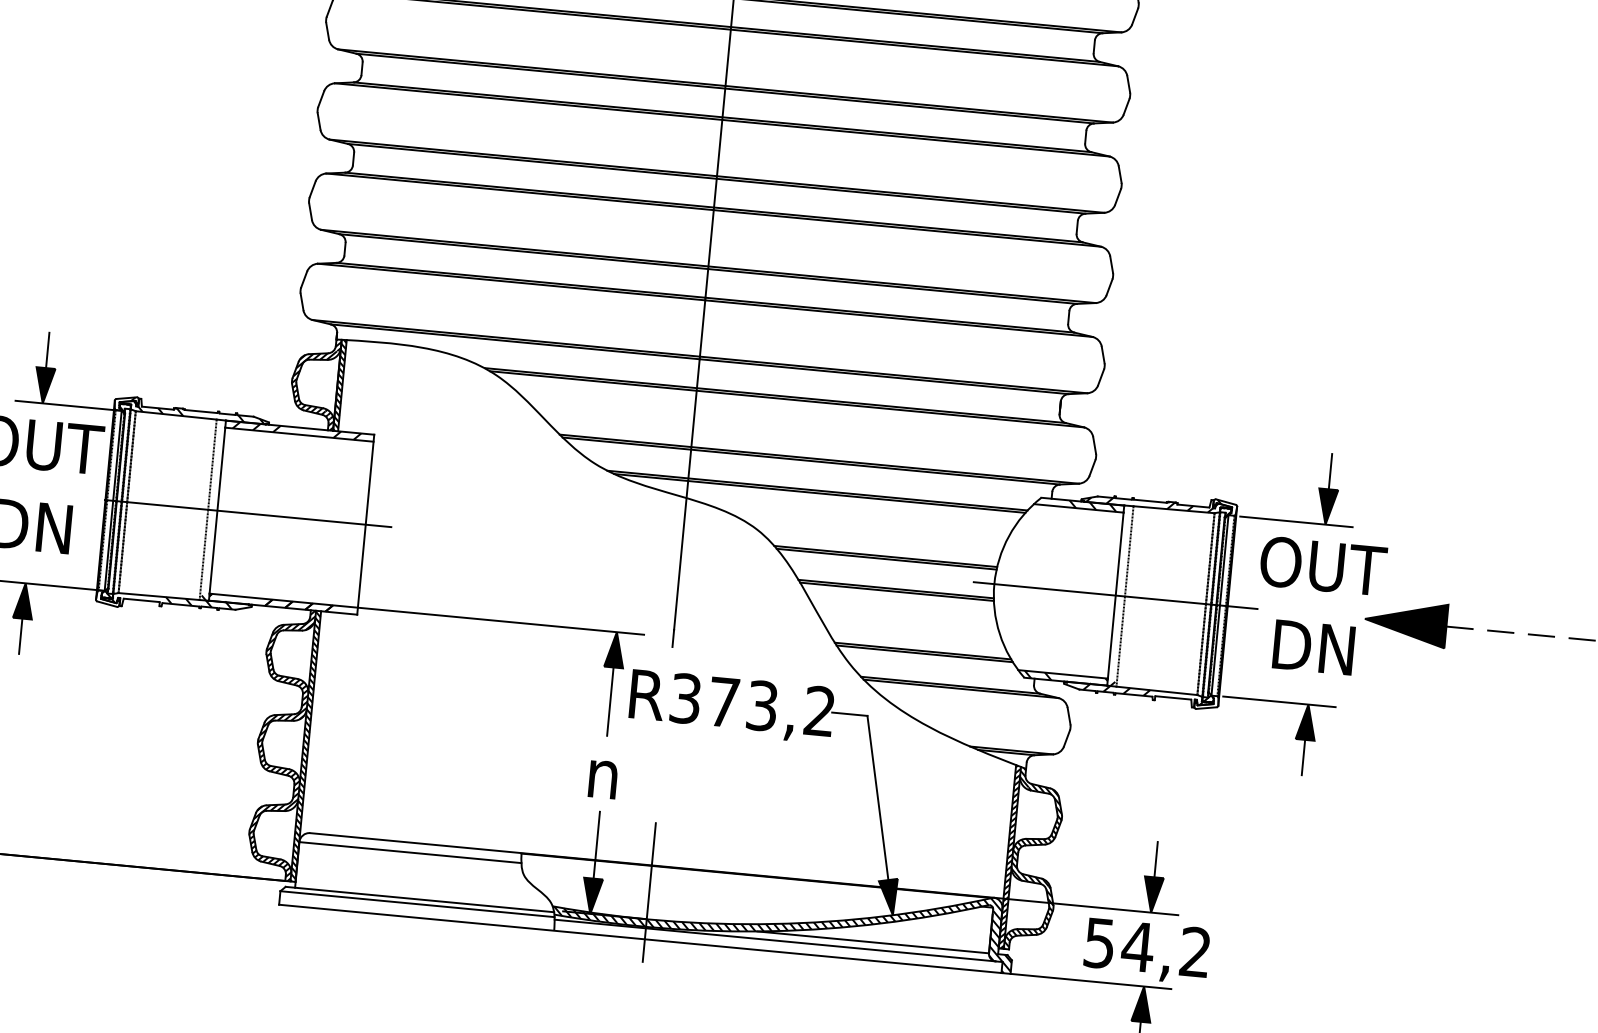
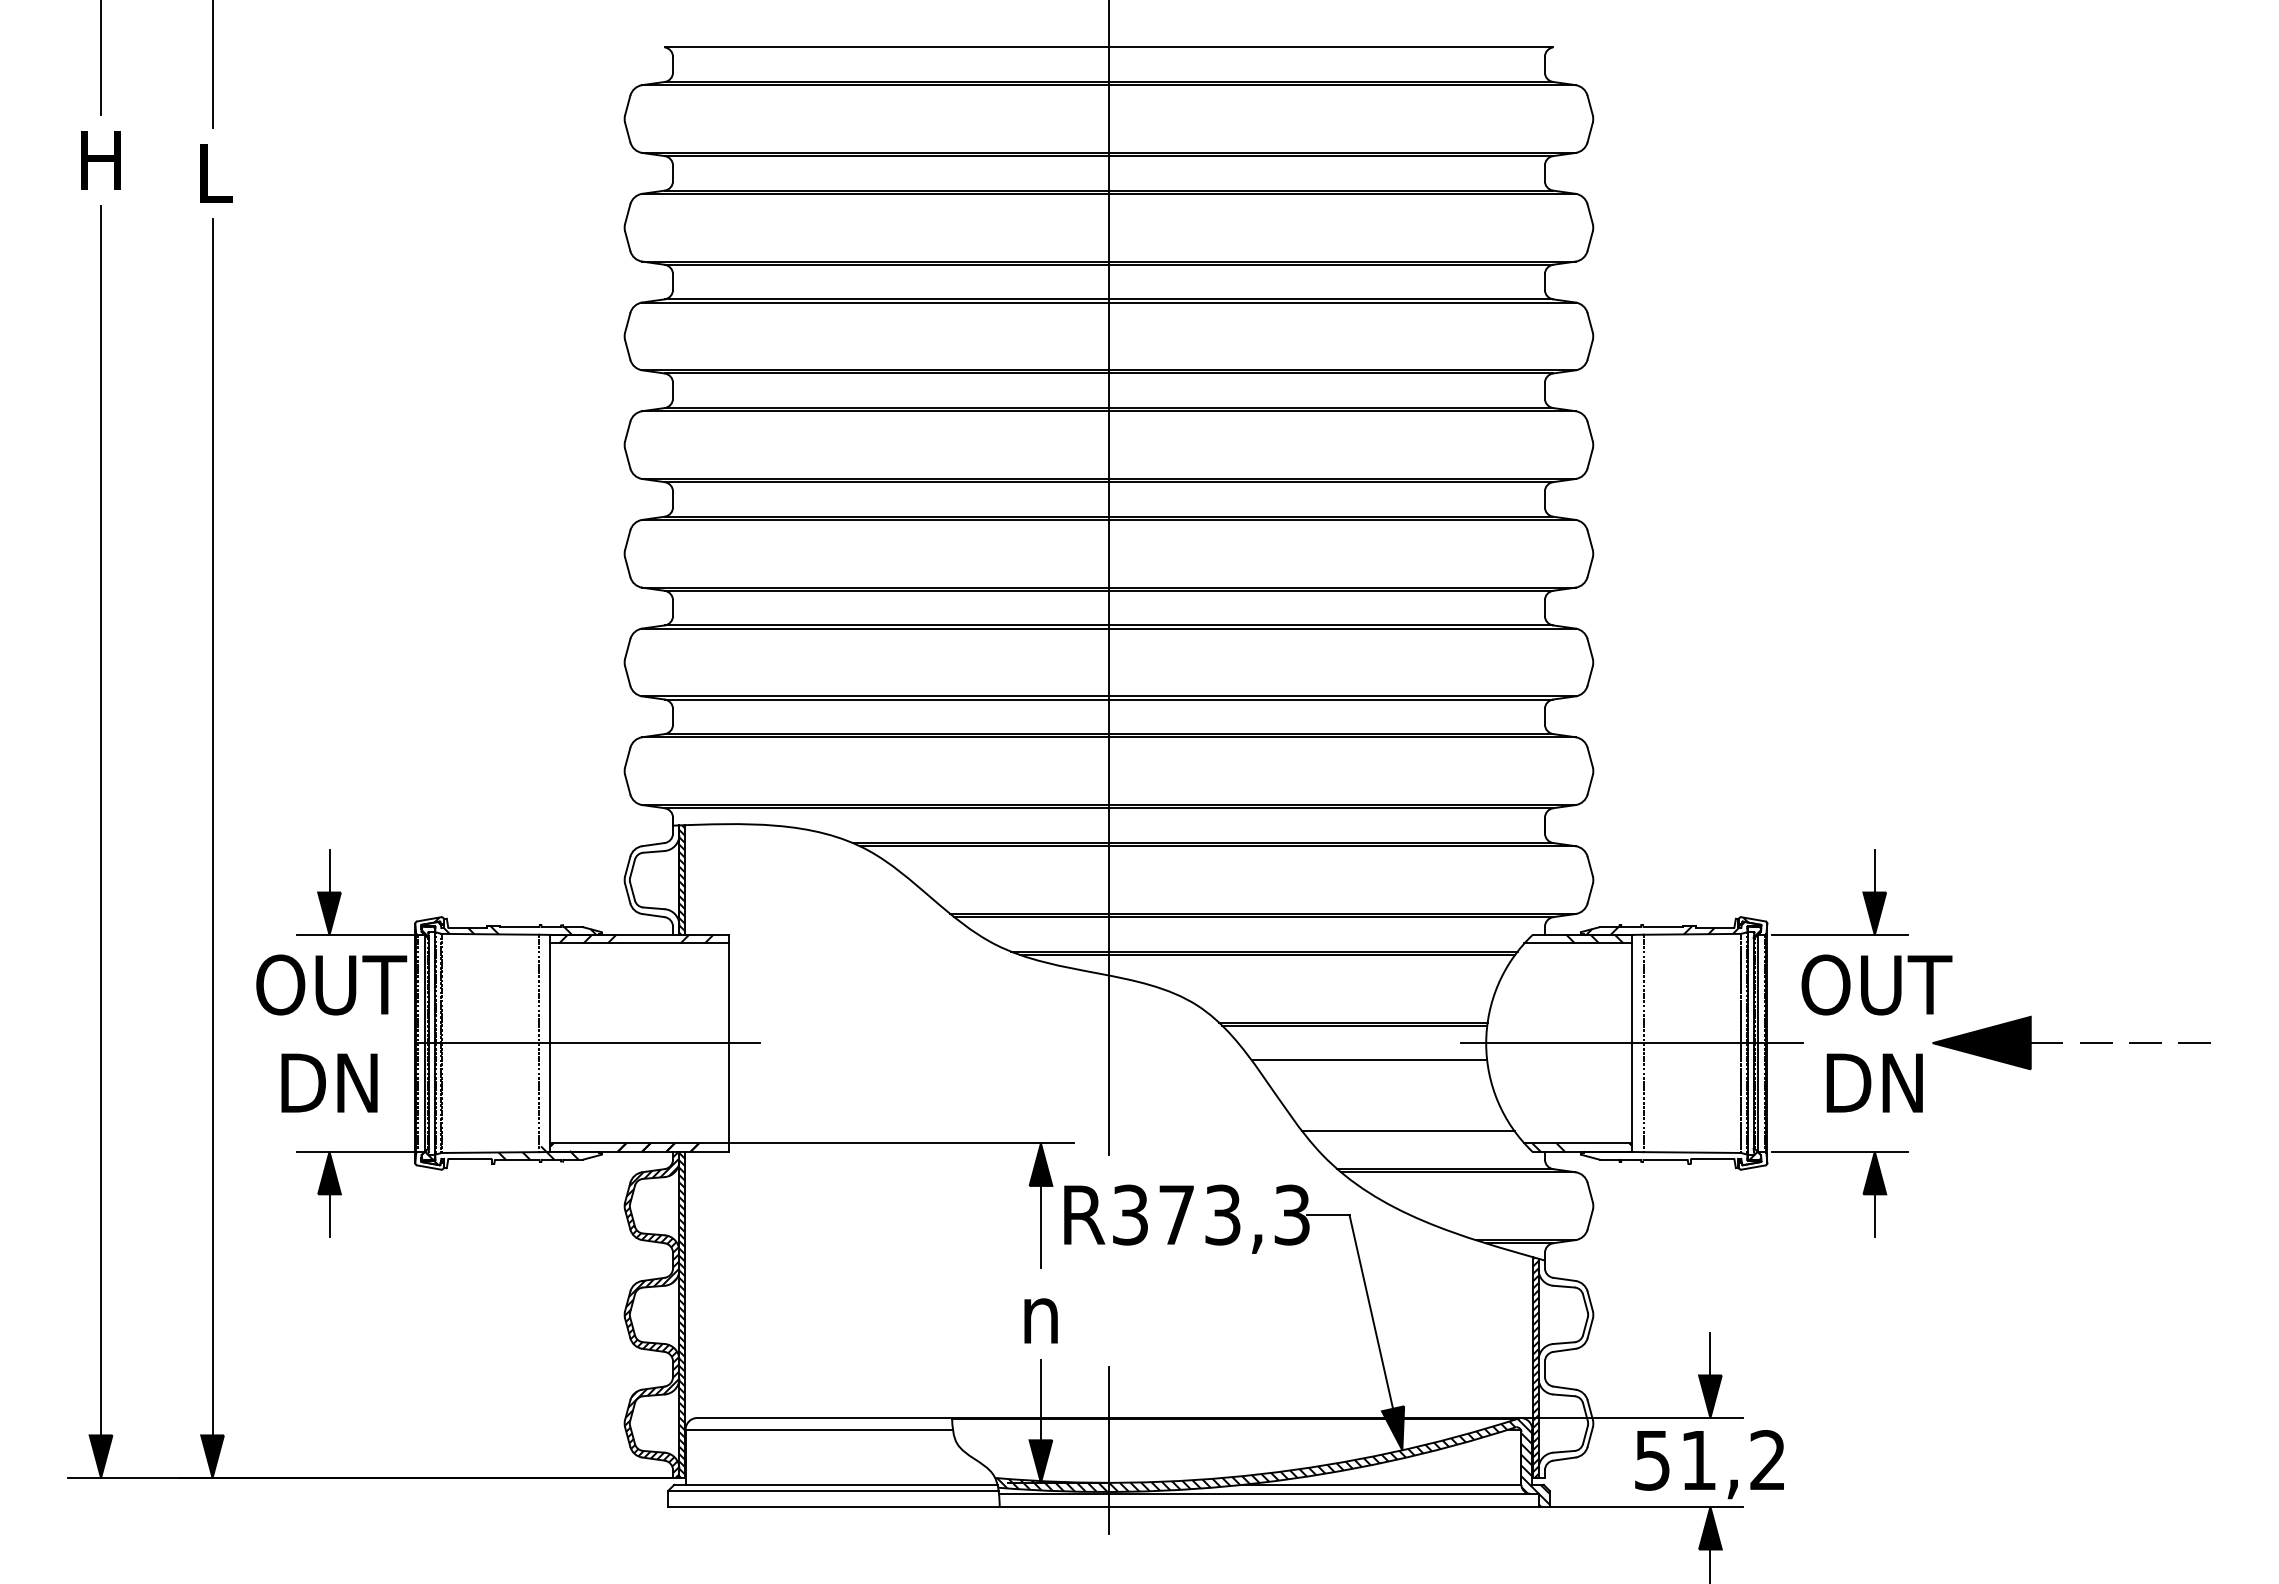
hatch: (314, 383) -> (651, 880), removed
line: (896, 591) -> (1370, 1063), removed
line: (924, 653) -> (1410, 1134), removed
hatch: (1143, 692) -> (1676, 1155), removed
text: (819, 710) -> (1291, 1214), R373,2 -> R373,3
hatch: (1034, 860) -> (1565, 1368), removed
text: (1137, 946) -> (1698, 1460), 54,2 -> 51,2

